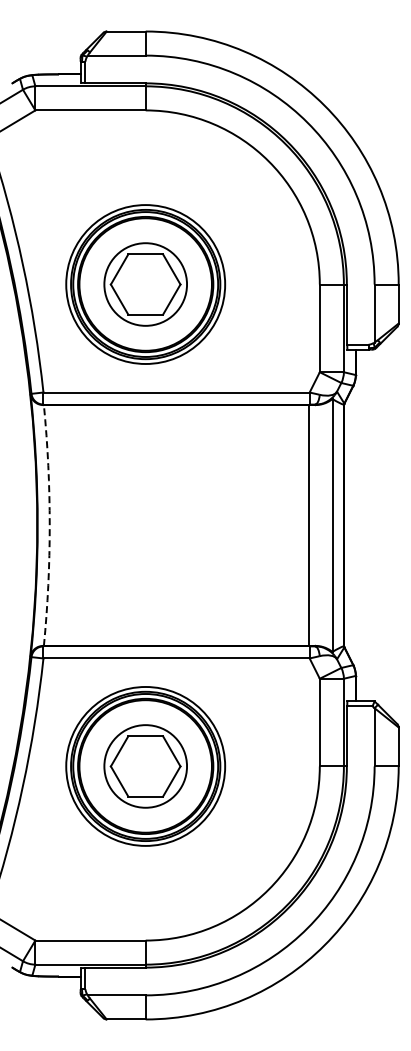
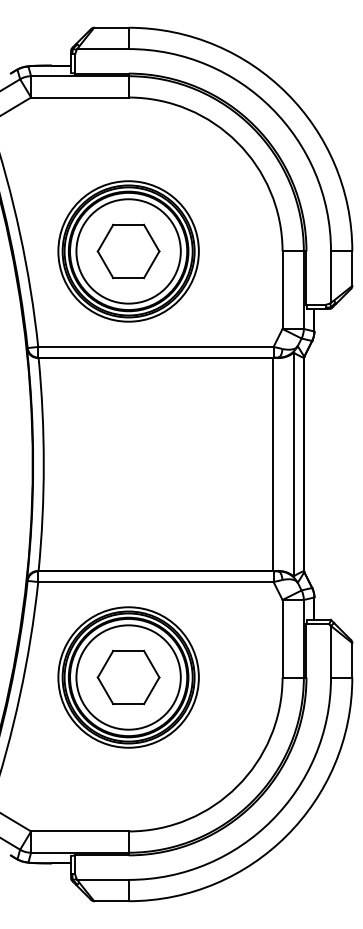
circle: (145, 284) -> (128, 251), size x1.43
arc: (49, 525) -> (43, 464), dashed -> solid
circle: (145, 766) -> (128, 677), size x1.43

